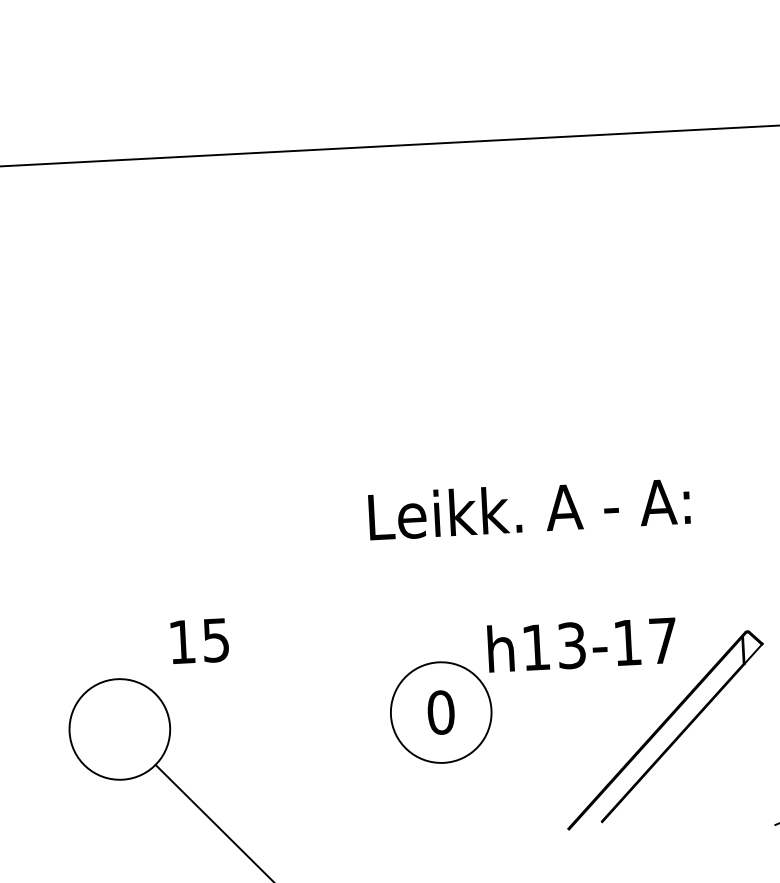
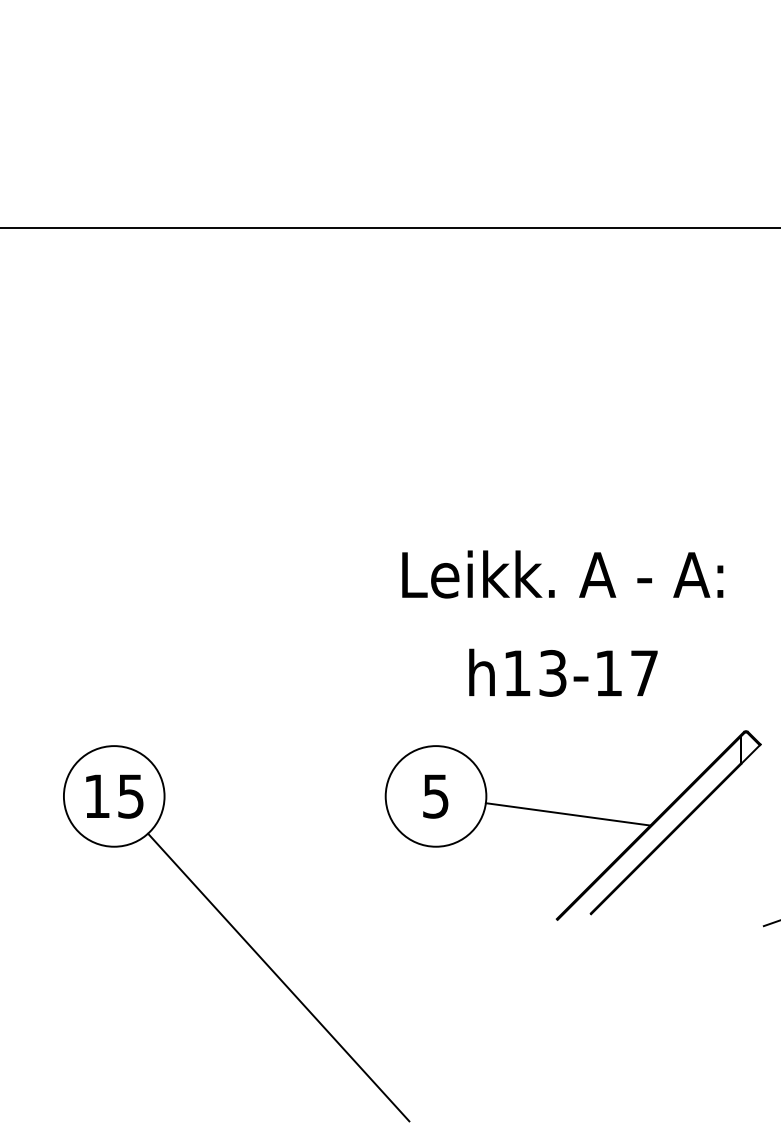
text: (529, 508) -> (562, 574), moved
text: (199, 641) -> (114, 796), moved
text: (582, 644) -> (563, 672), moved
text: (440, 712) -> (435, 796), 0 -> 5
line: (573, 723) -> (567, 814), added

